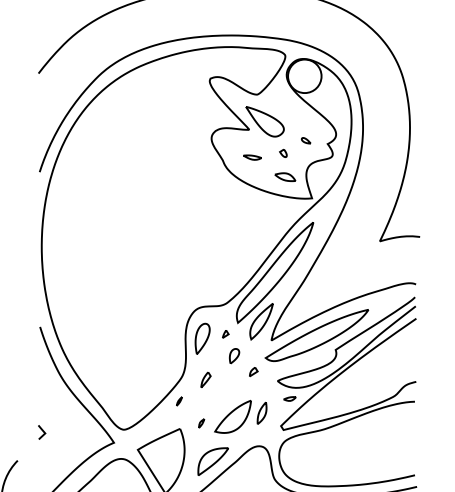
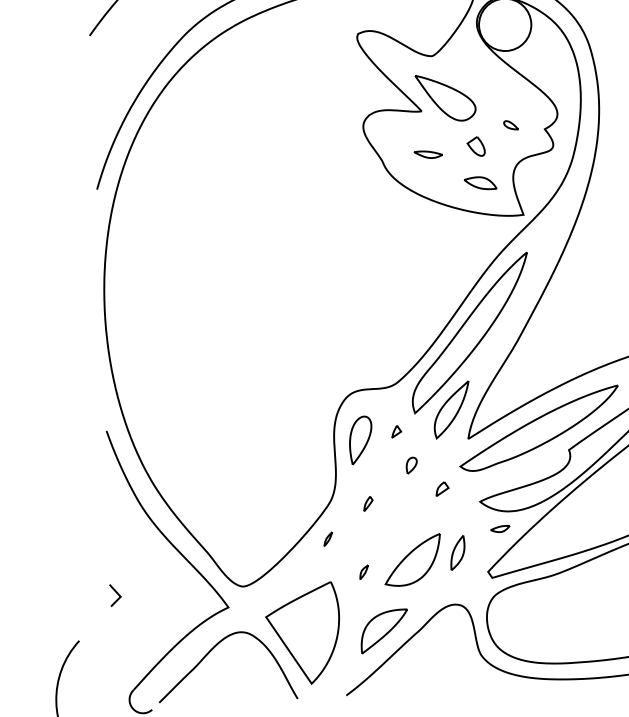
part: (283, 152) -> (476, 144), size x1.6
part: (234, 356) -> (411, 465), size x0.7
part: (205, 379) -> (367, 503), size x0.6

